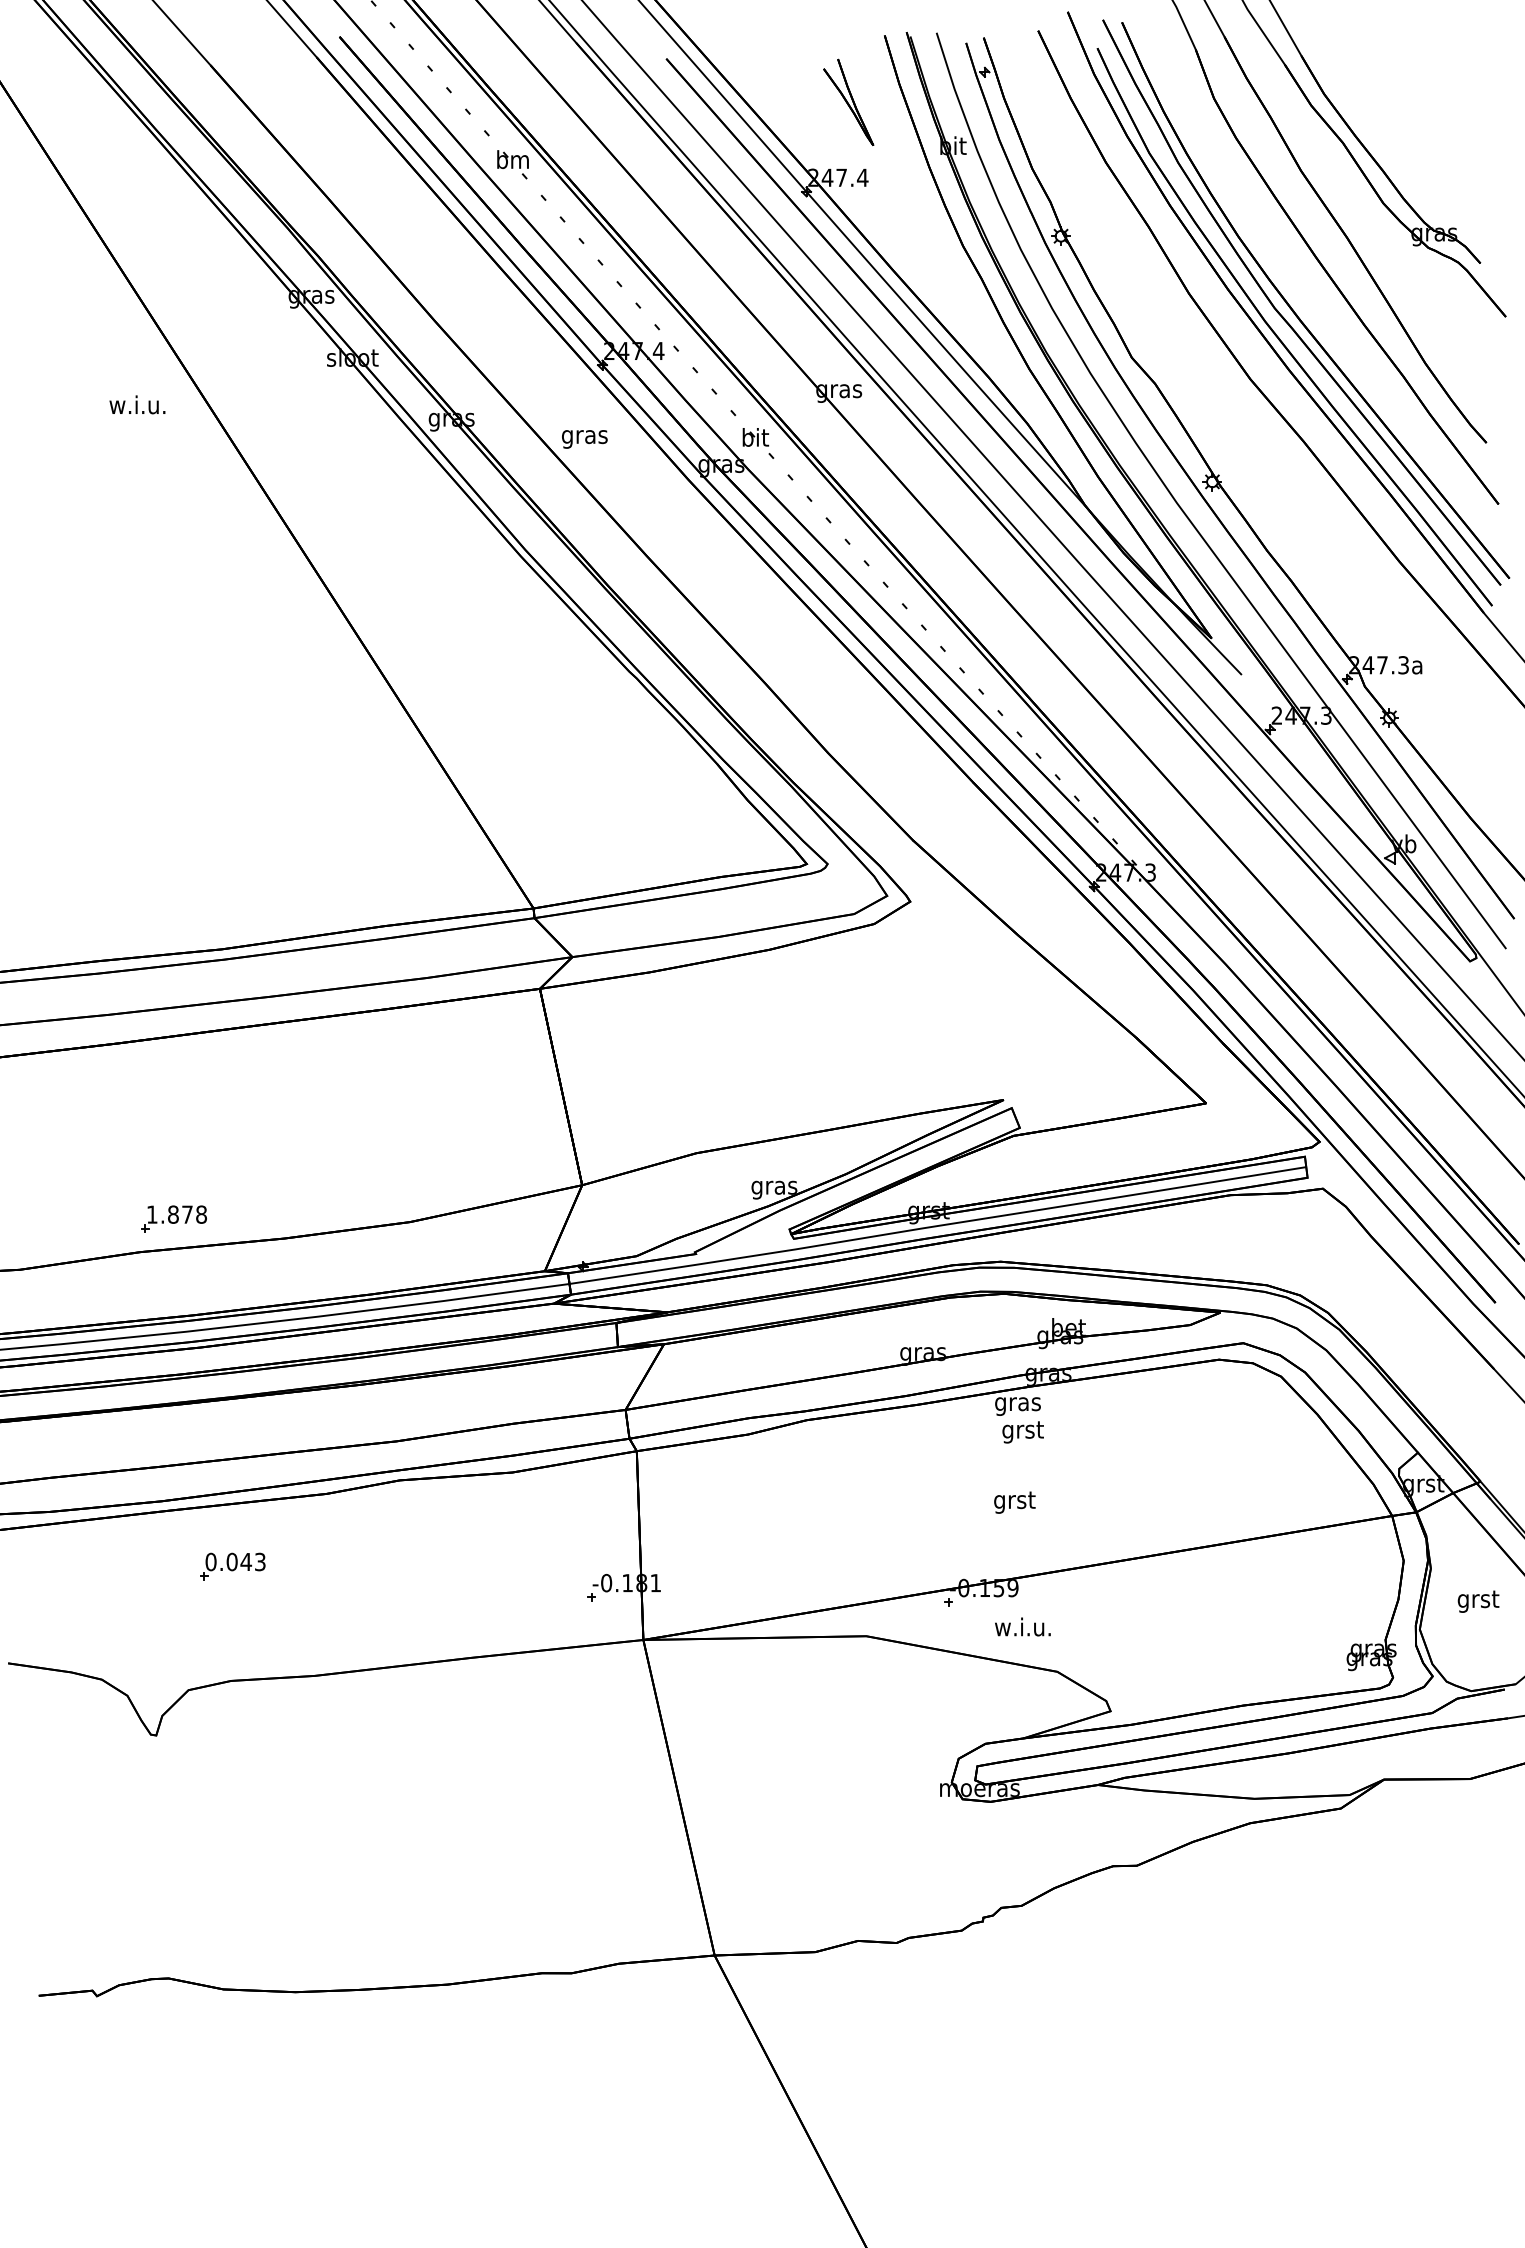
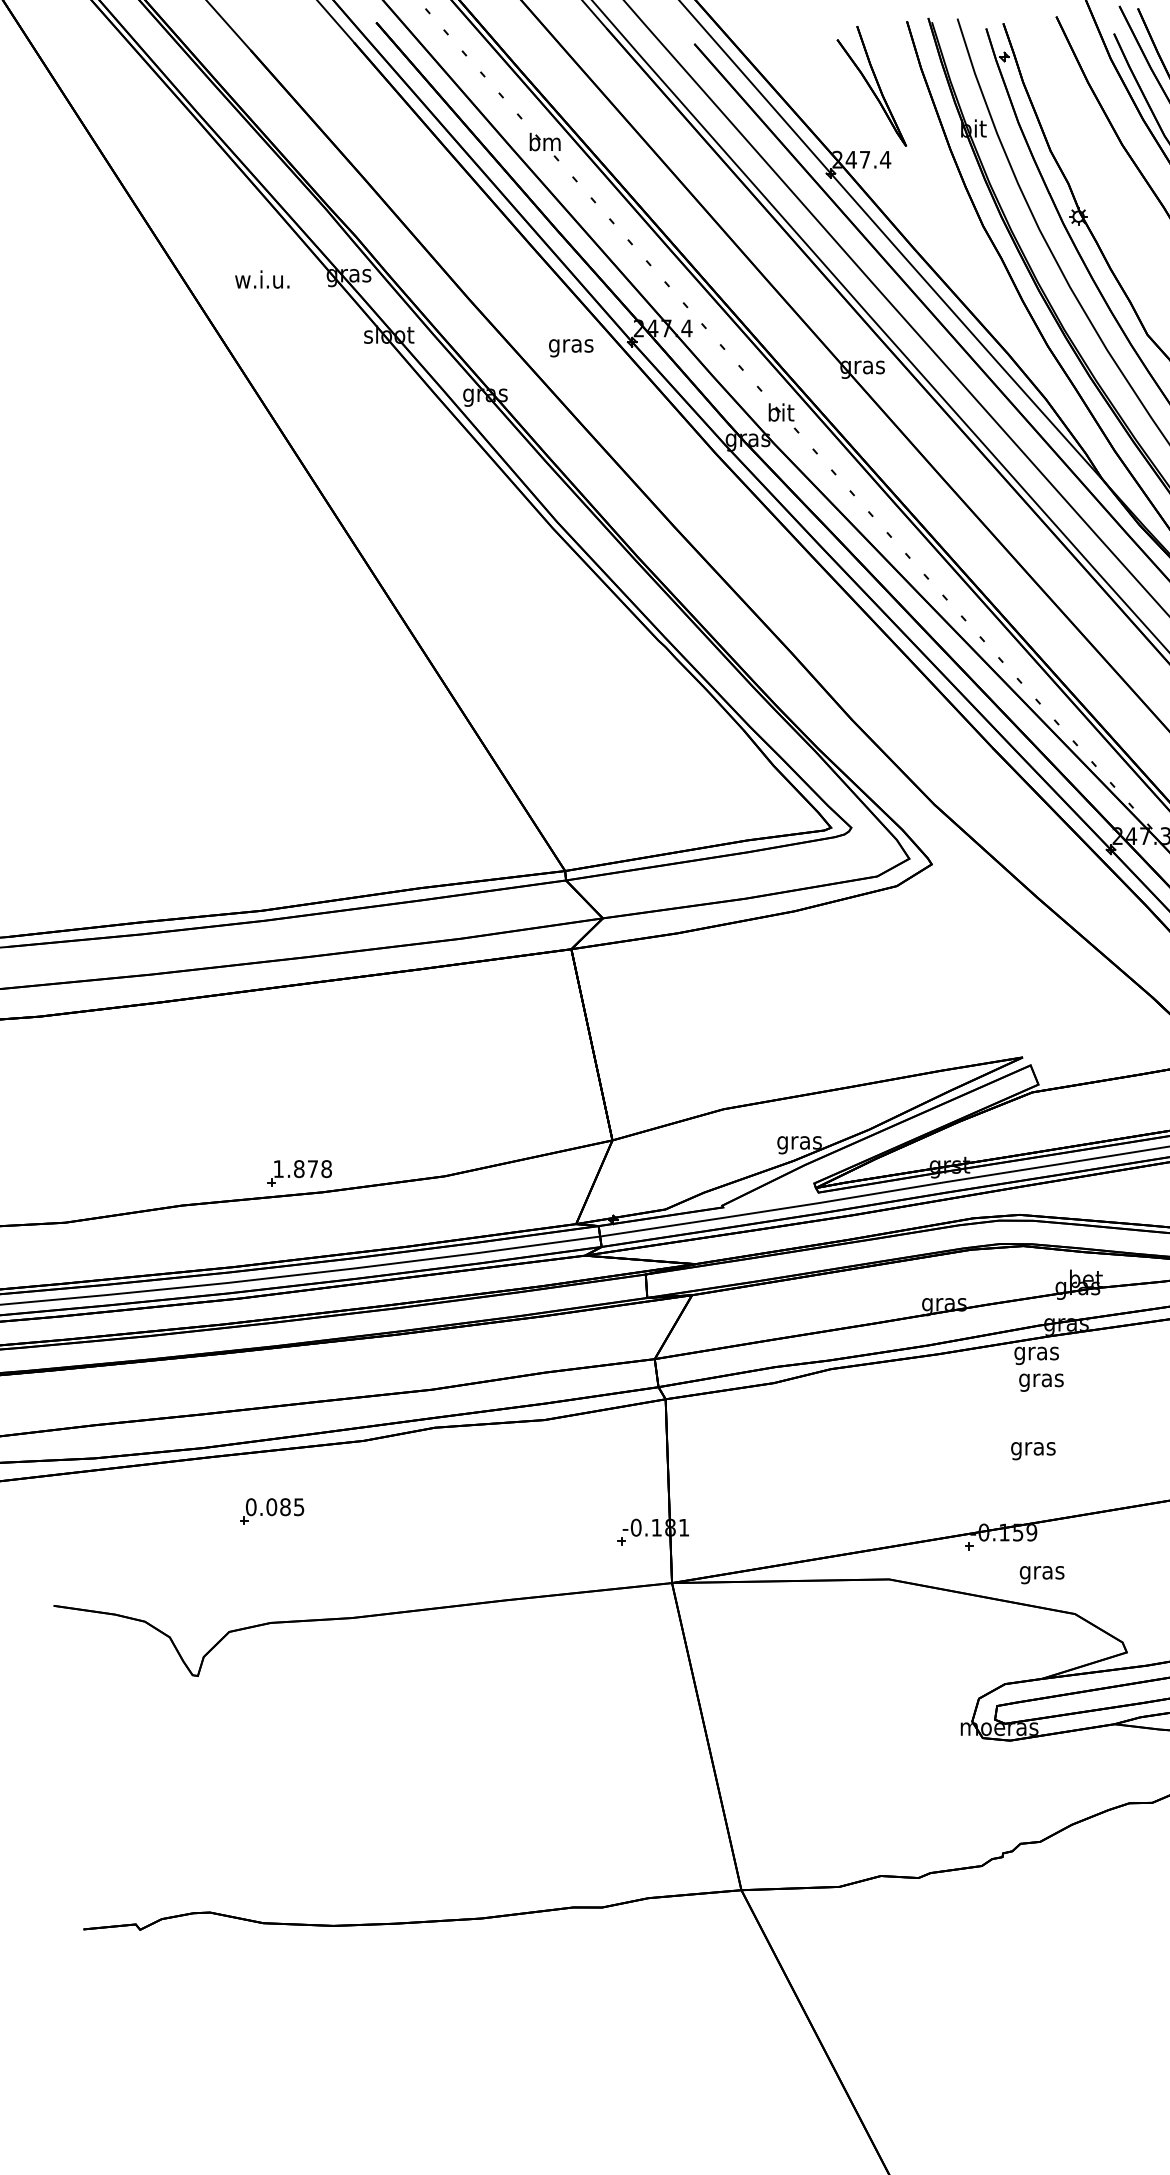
part: (848, 102) -> (871, 86), size x1.43
text: (137, 404) -> (262, 279), moved
text: (584, 439) -> (570, 348), moved
part: (173, 1218) -> (299, 1172), moved
text: (1022, 1432) -> (1041, 1381), grst -> gras
text: (1014, 1502) -> (1033, 1449), grst -> gras
text: (252, 1561) -> (291, 1506), 0.043 -> 0.085
text: (1022, 1629) -> (1041, 1572), w.i.u. -> gras

